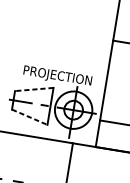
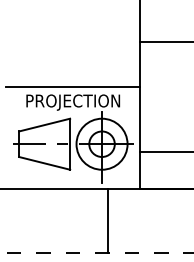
line: (59, 64) -> (73, 86), added
line: (34, 89) -> (44, 125), dashed -> solid
line: (30, 117) -> (45, 163), dashed -> solid

